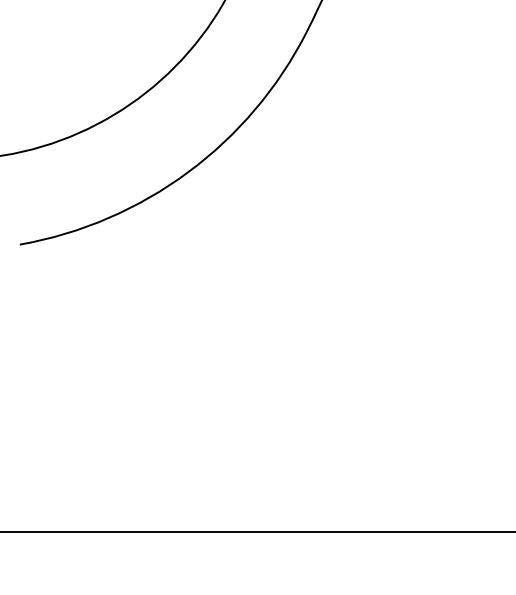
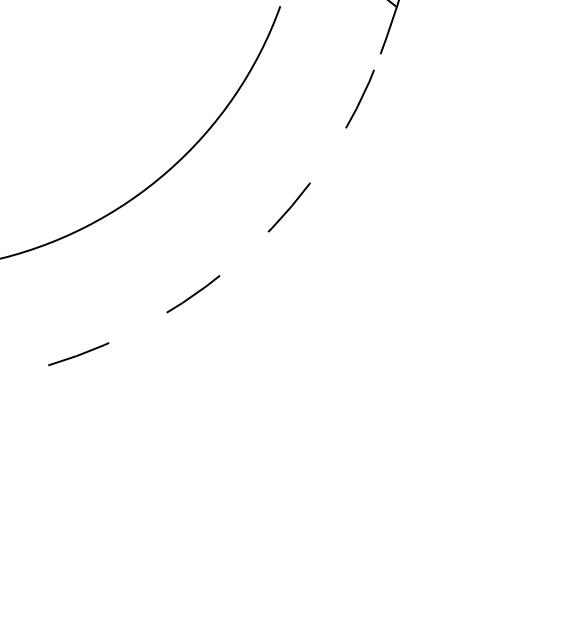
arc: (188, 172) -> (251, 249), solid -> dashed

